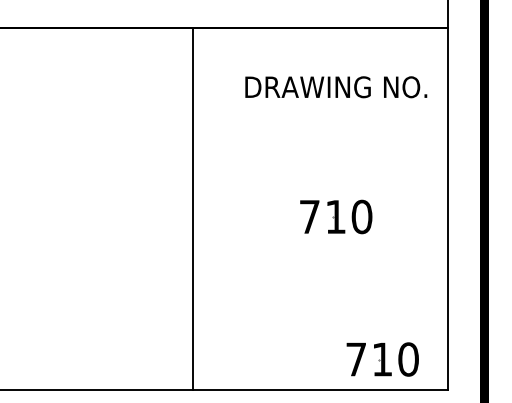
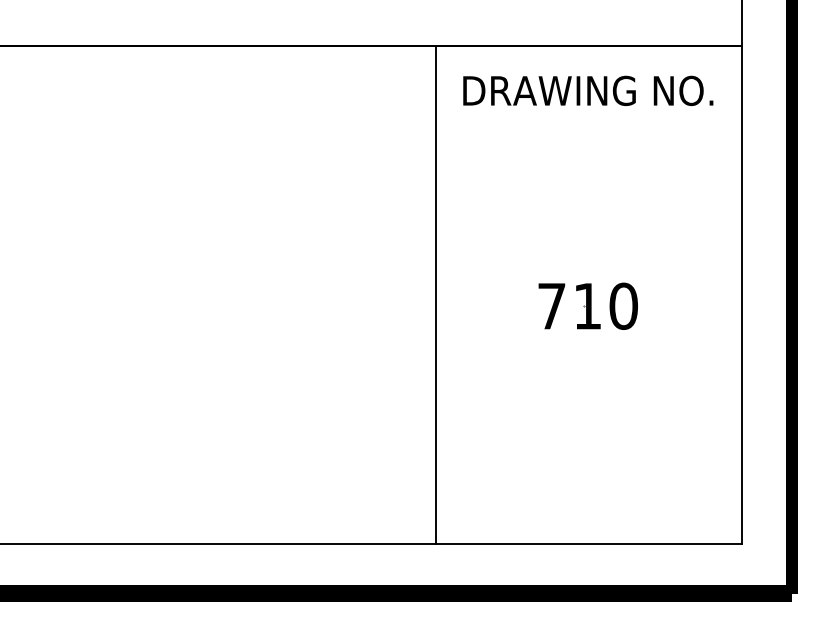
text: (336, 86) -> (588, 90), moved
line: (193, 208) -> (435, 294), moved
part: (382, 358) -> (651, 501), removed

